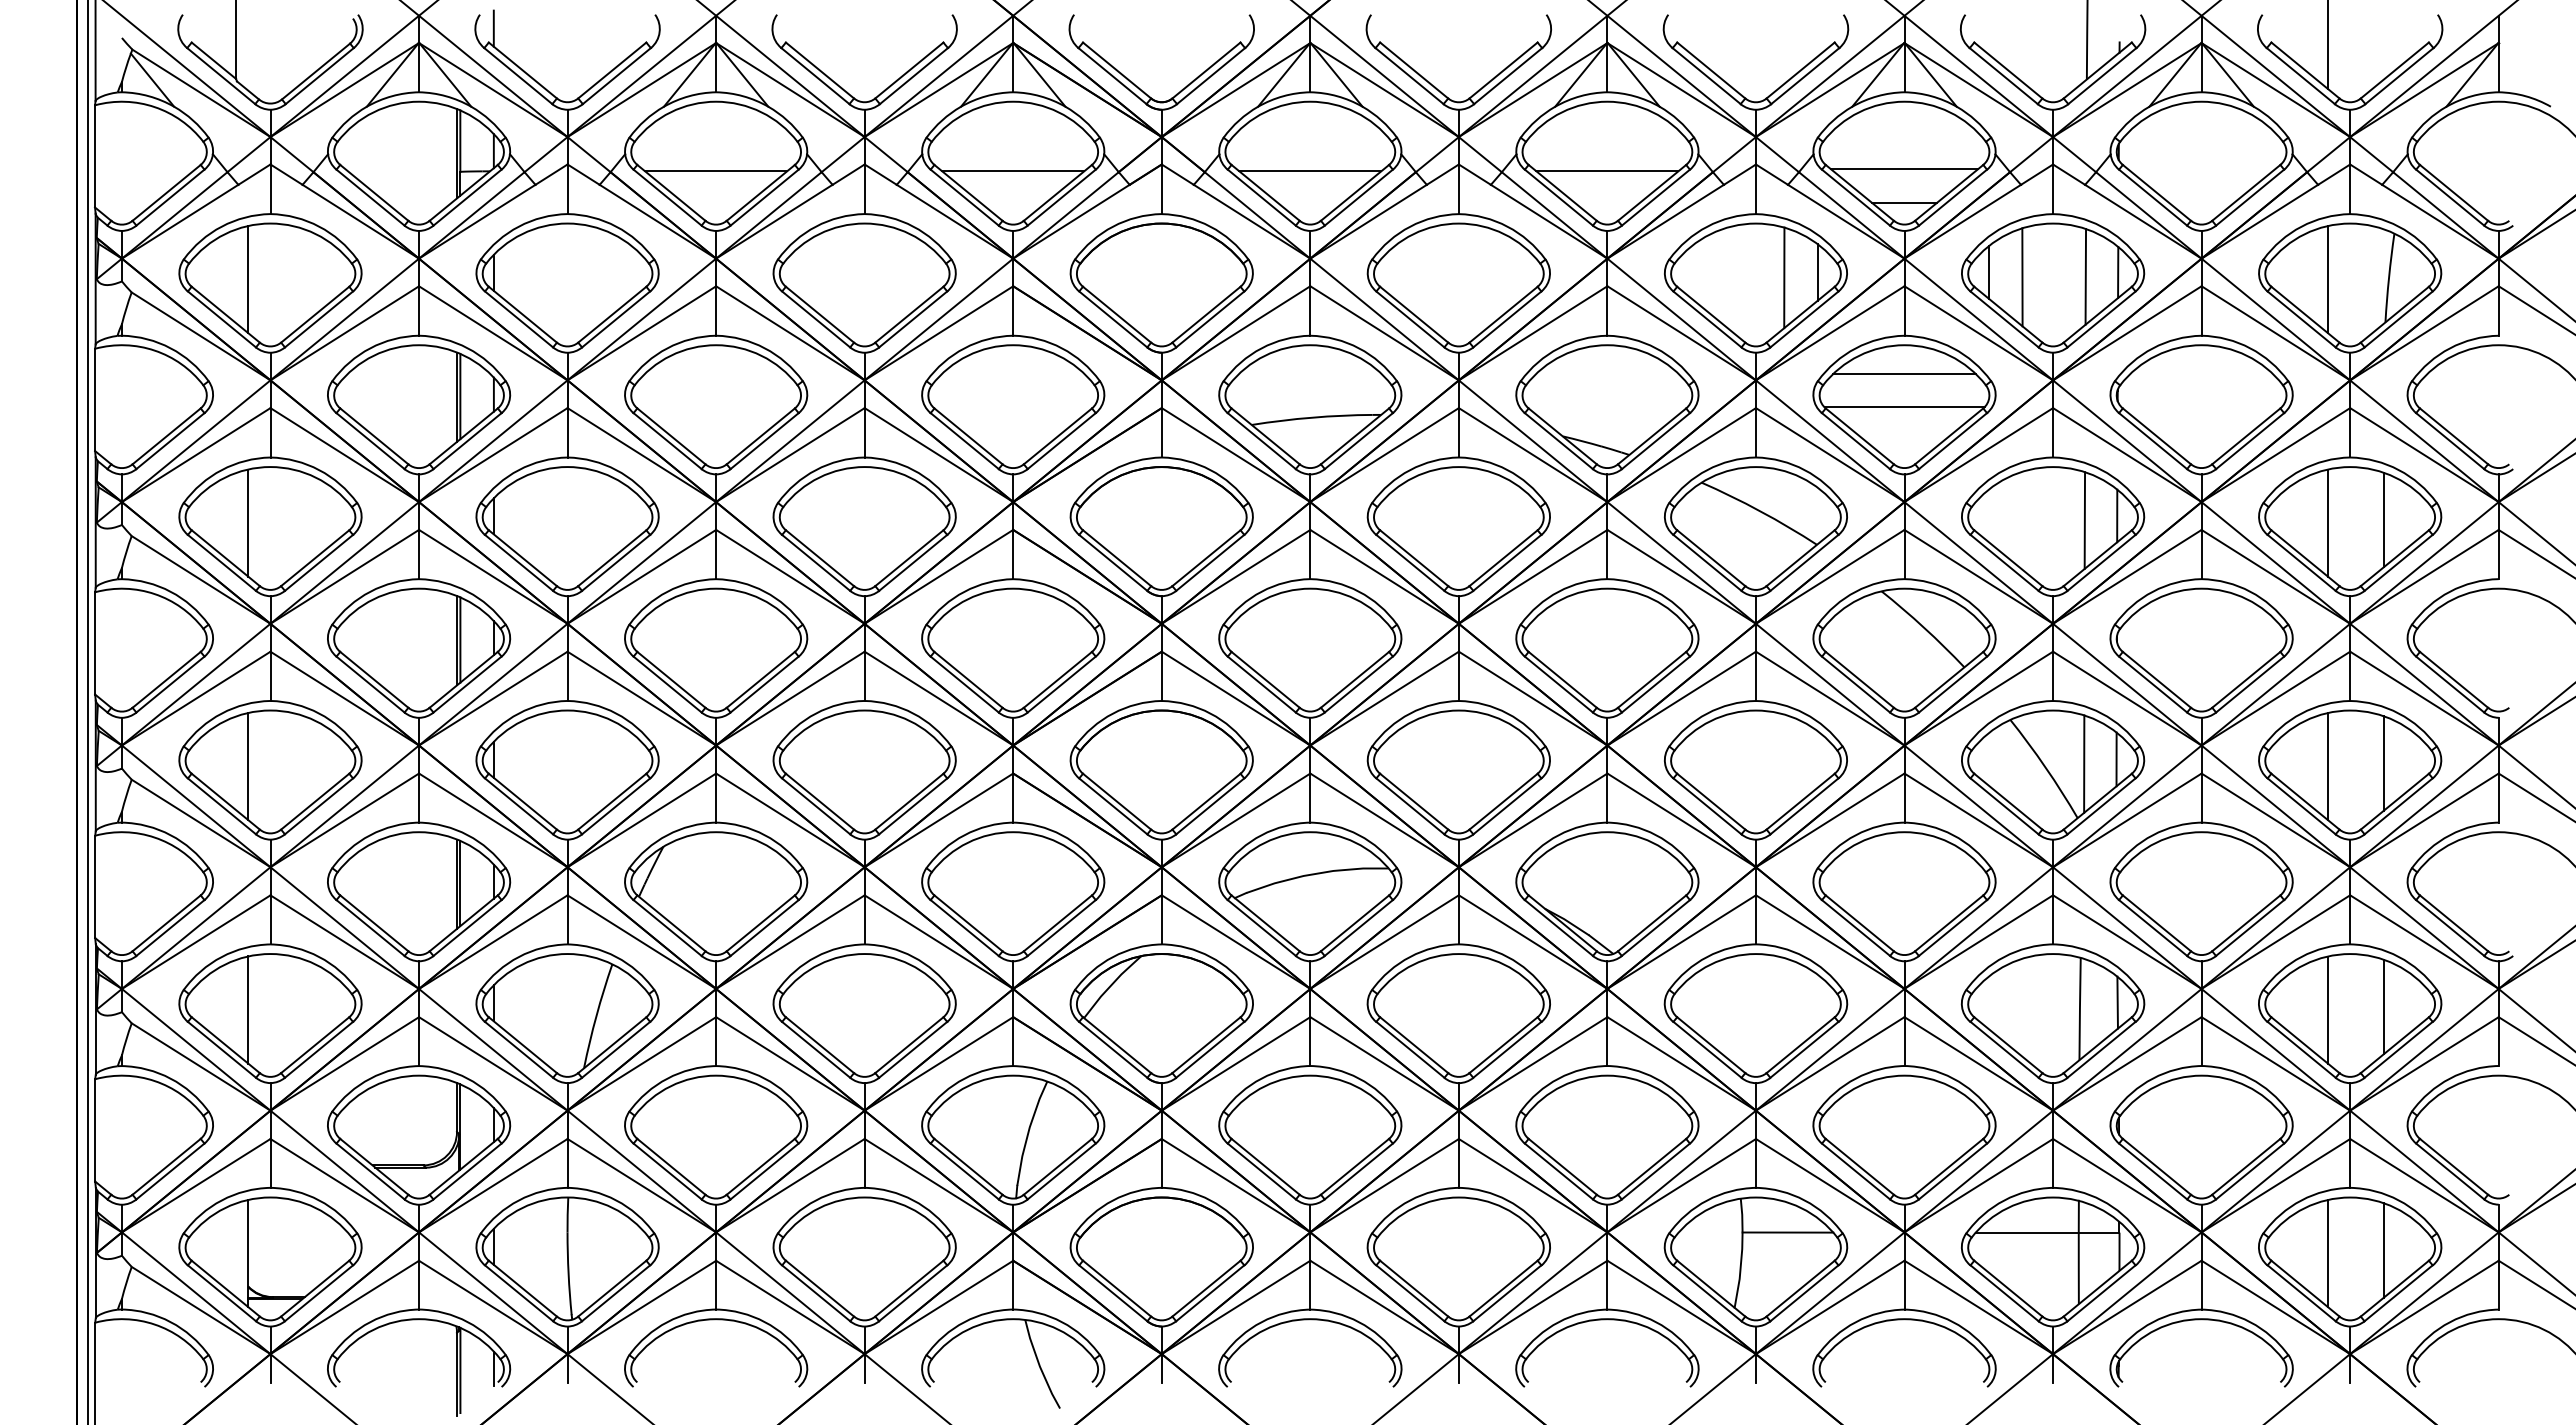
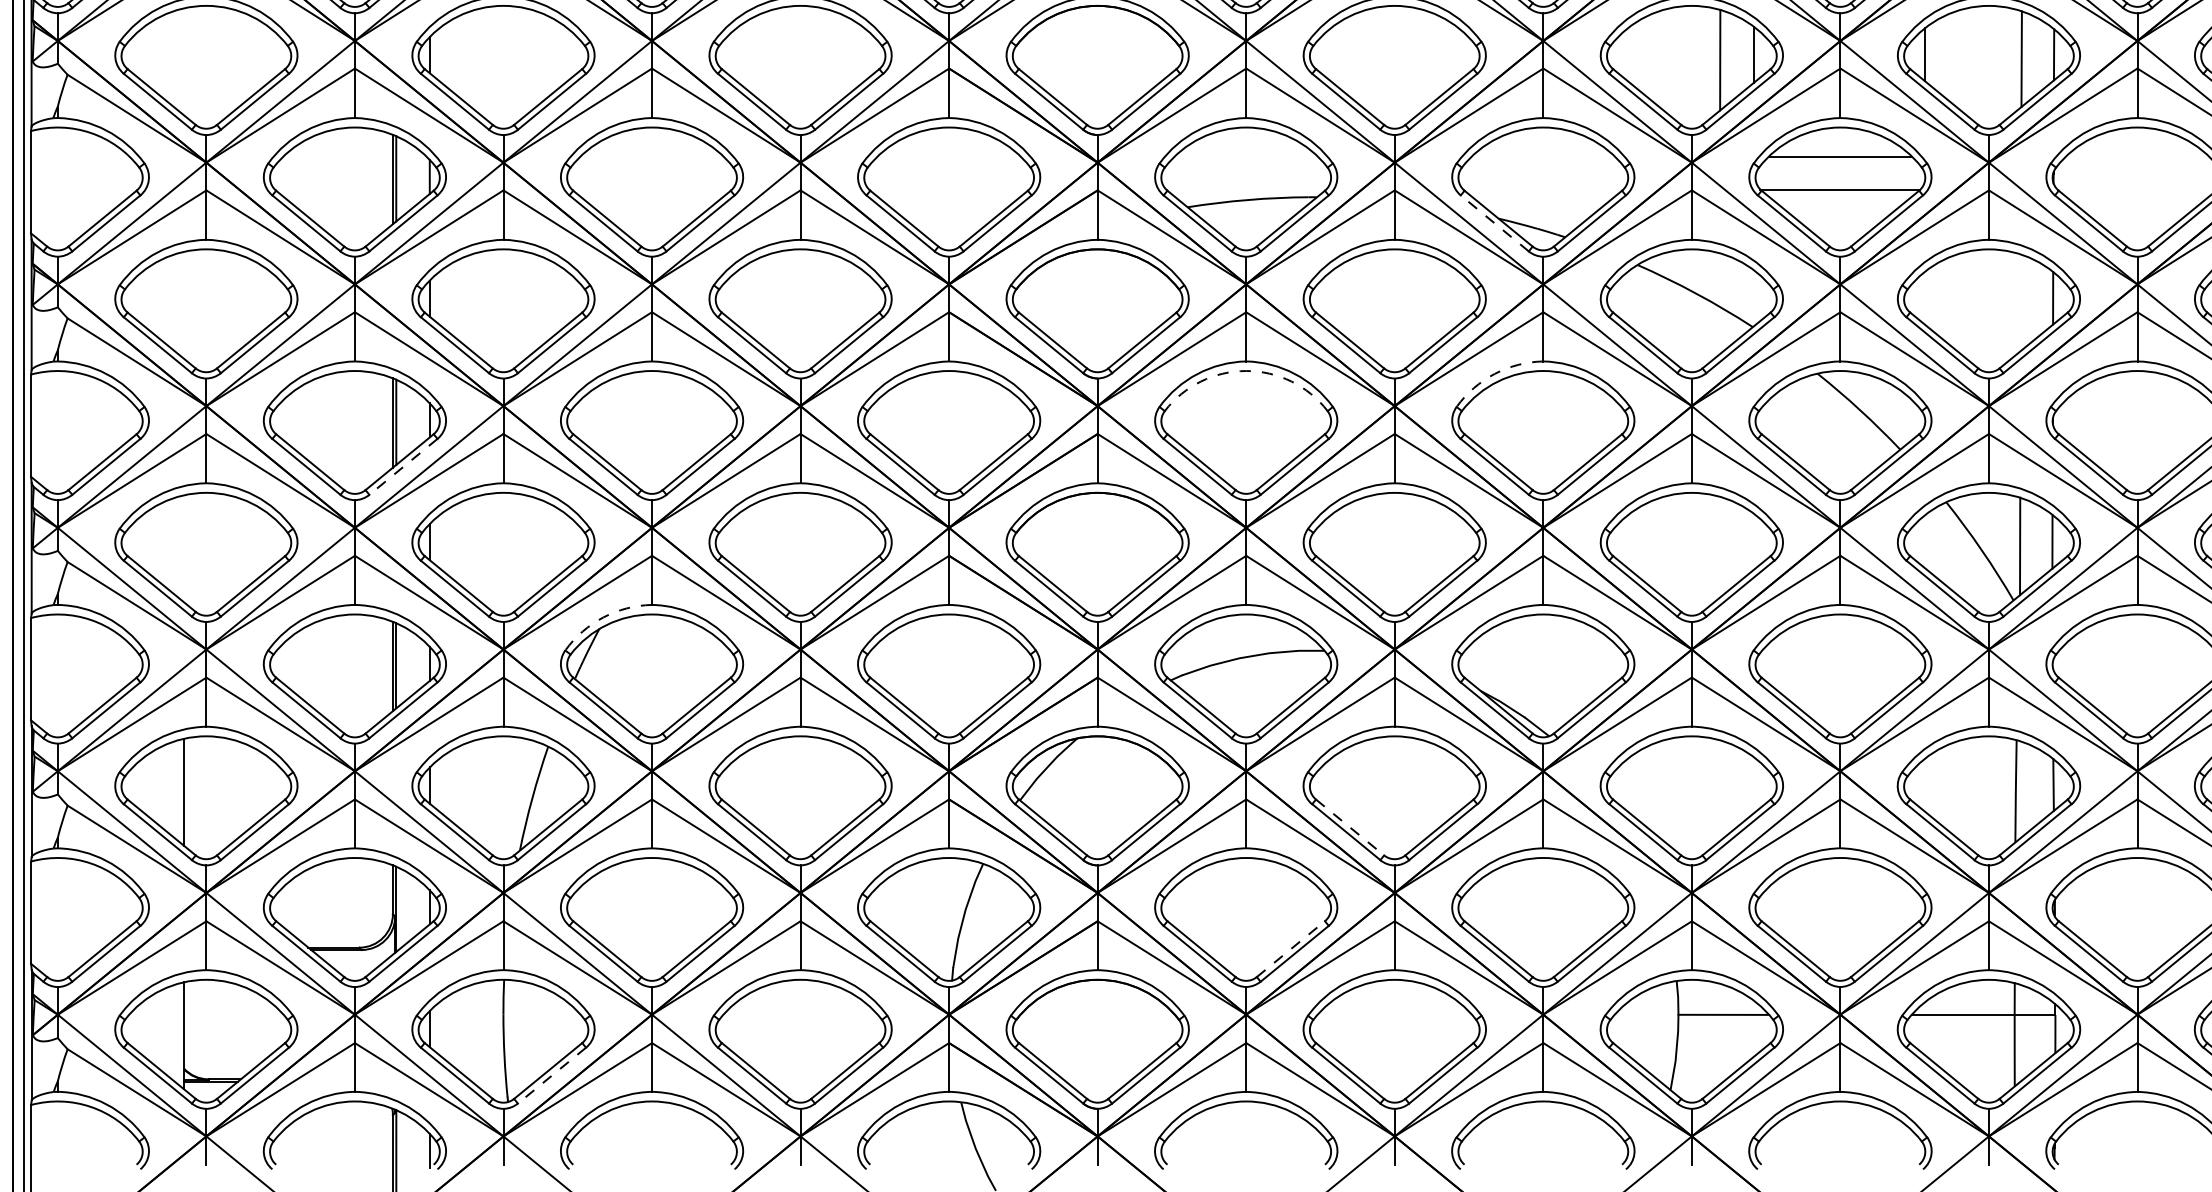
line: (2022, 277) -> (1958, 59), removed
line: (248, 279) -> (184, 61), removed
line: (1558, 440) -> (1494, 222), solid -> dashed
line: (2084, 520) -> (2020, 302), removed
line: (248, 522) -> (184, 304), removed
arc: (1310, 588) -> (1246, 370), solid -> dashed
arc: (1558, 591) -> (1494, 373), solid -> dashed
line: (467, 684) -> (403, 466), solid -> dashed
line: (248, 766) -> (184, 548), removed
arc: (667, 835) -> (603, 617), solid -> dashed
line: (1414, 1045) -> (1350, 827), solid -> dashed
line: (1355, 1166) -> (1291, 948), solid -> dashed
line: (615, 1293) -> (551, 1075), solid -> dashed

